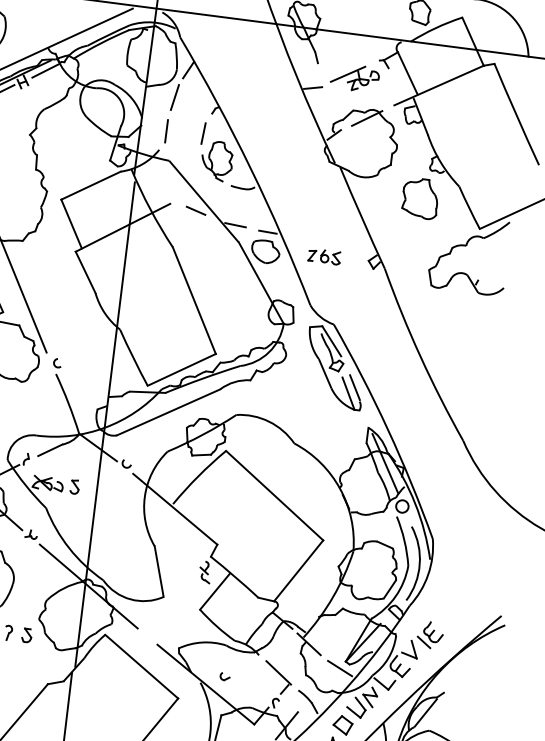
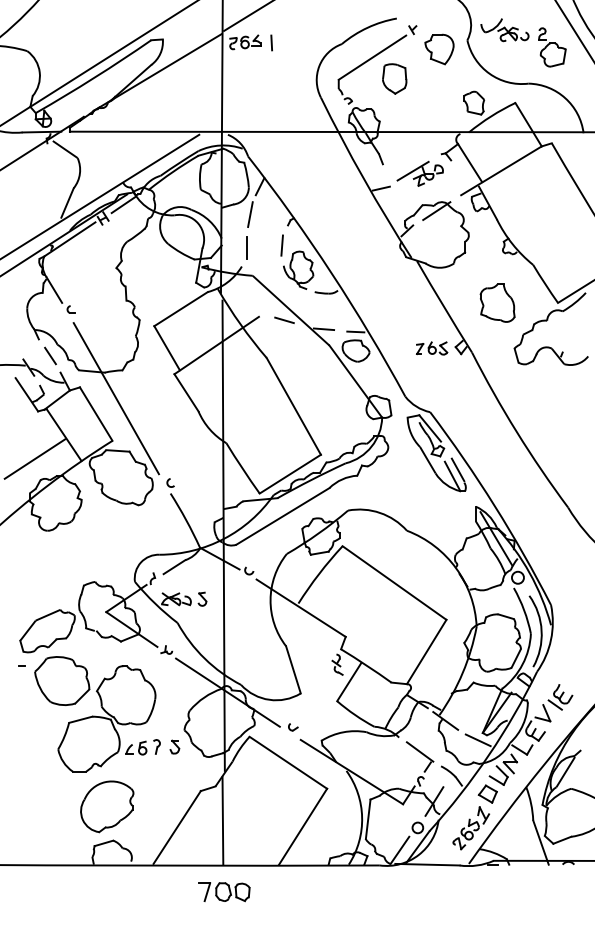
part: (420, 197) -> (497, 302), moved
part: (325, 256) -> (432, 348), moved
part: (225, 677) -> (293, 727), moved

